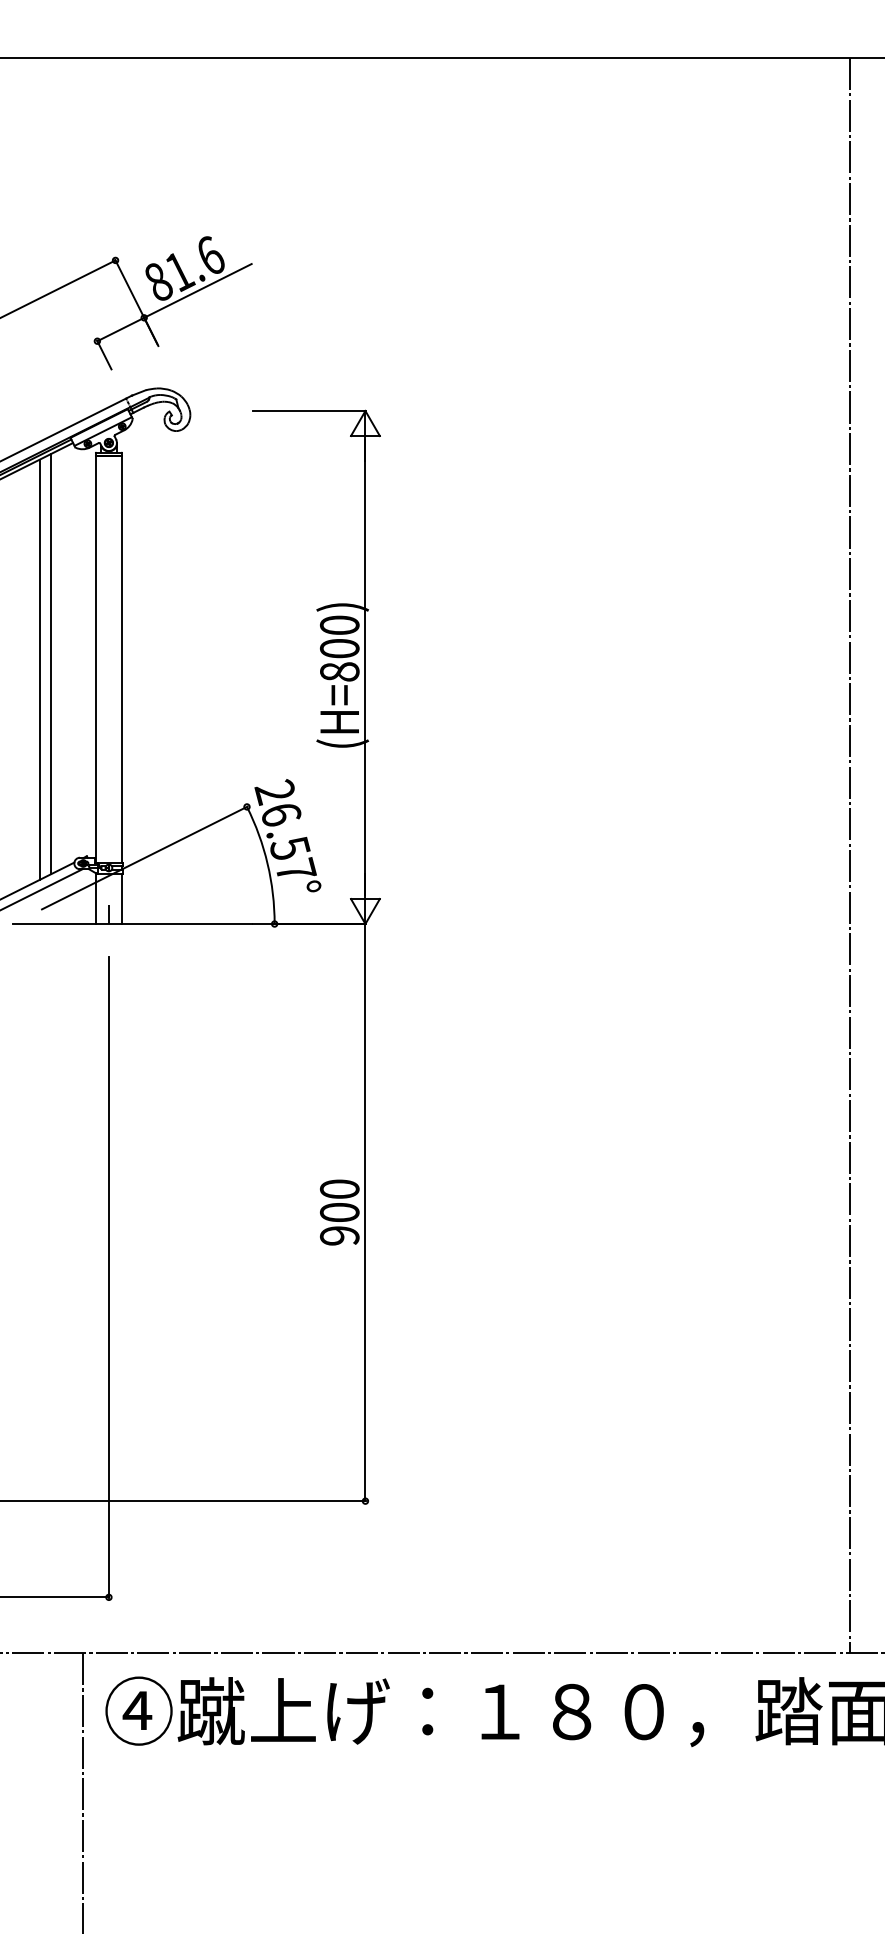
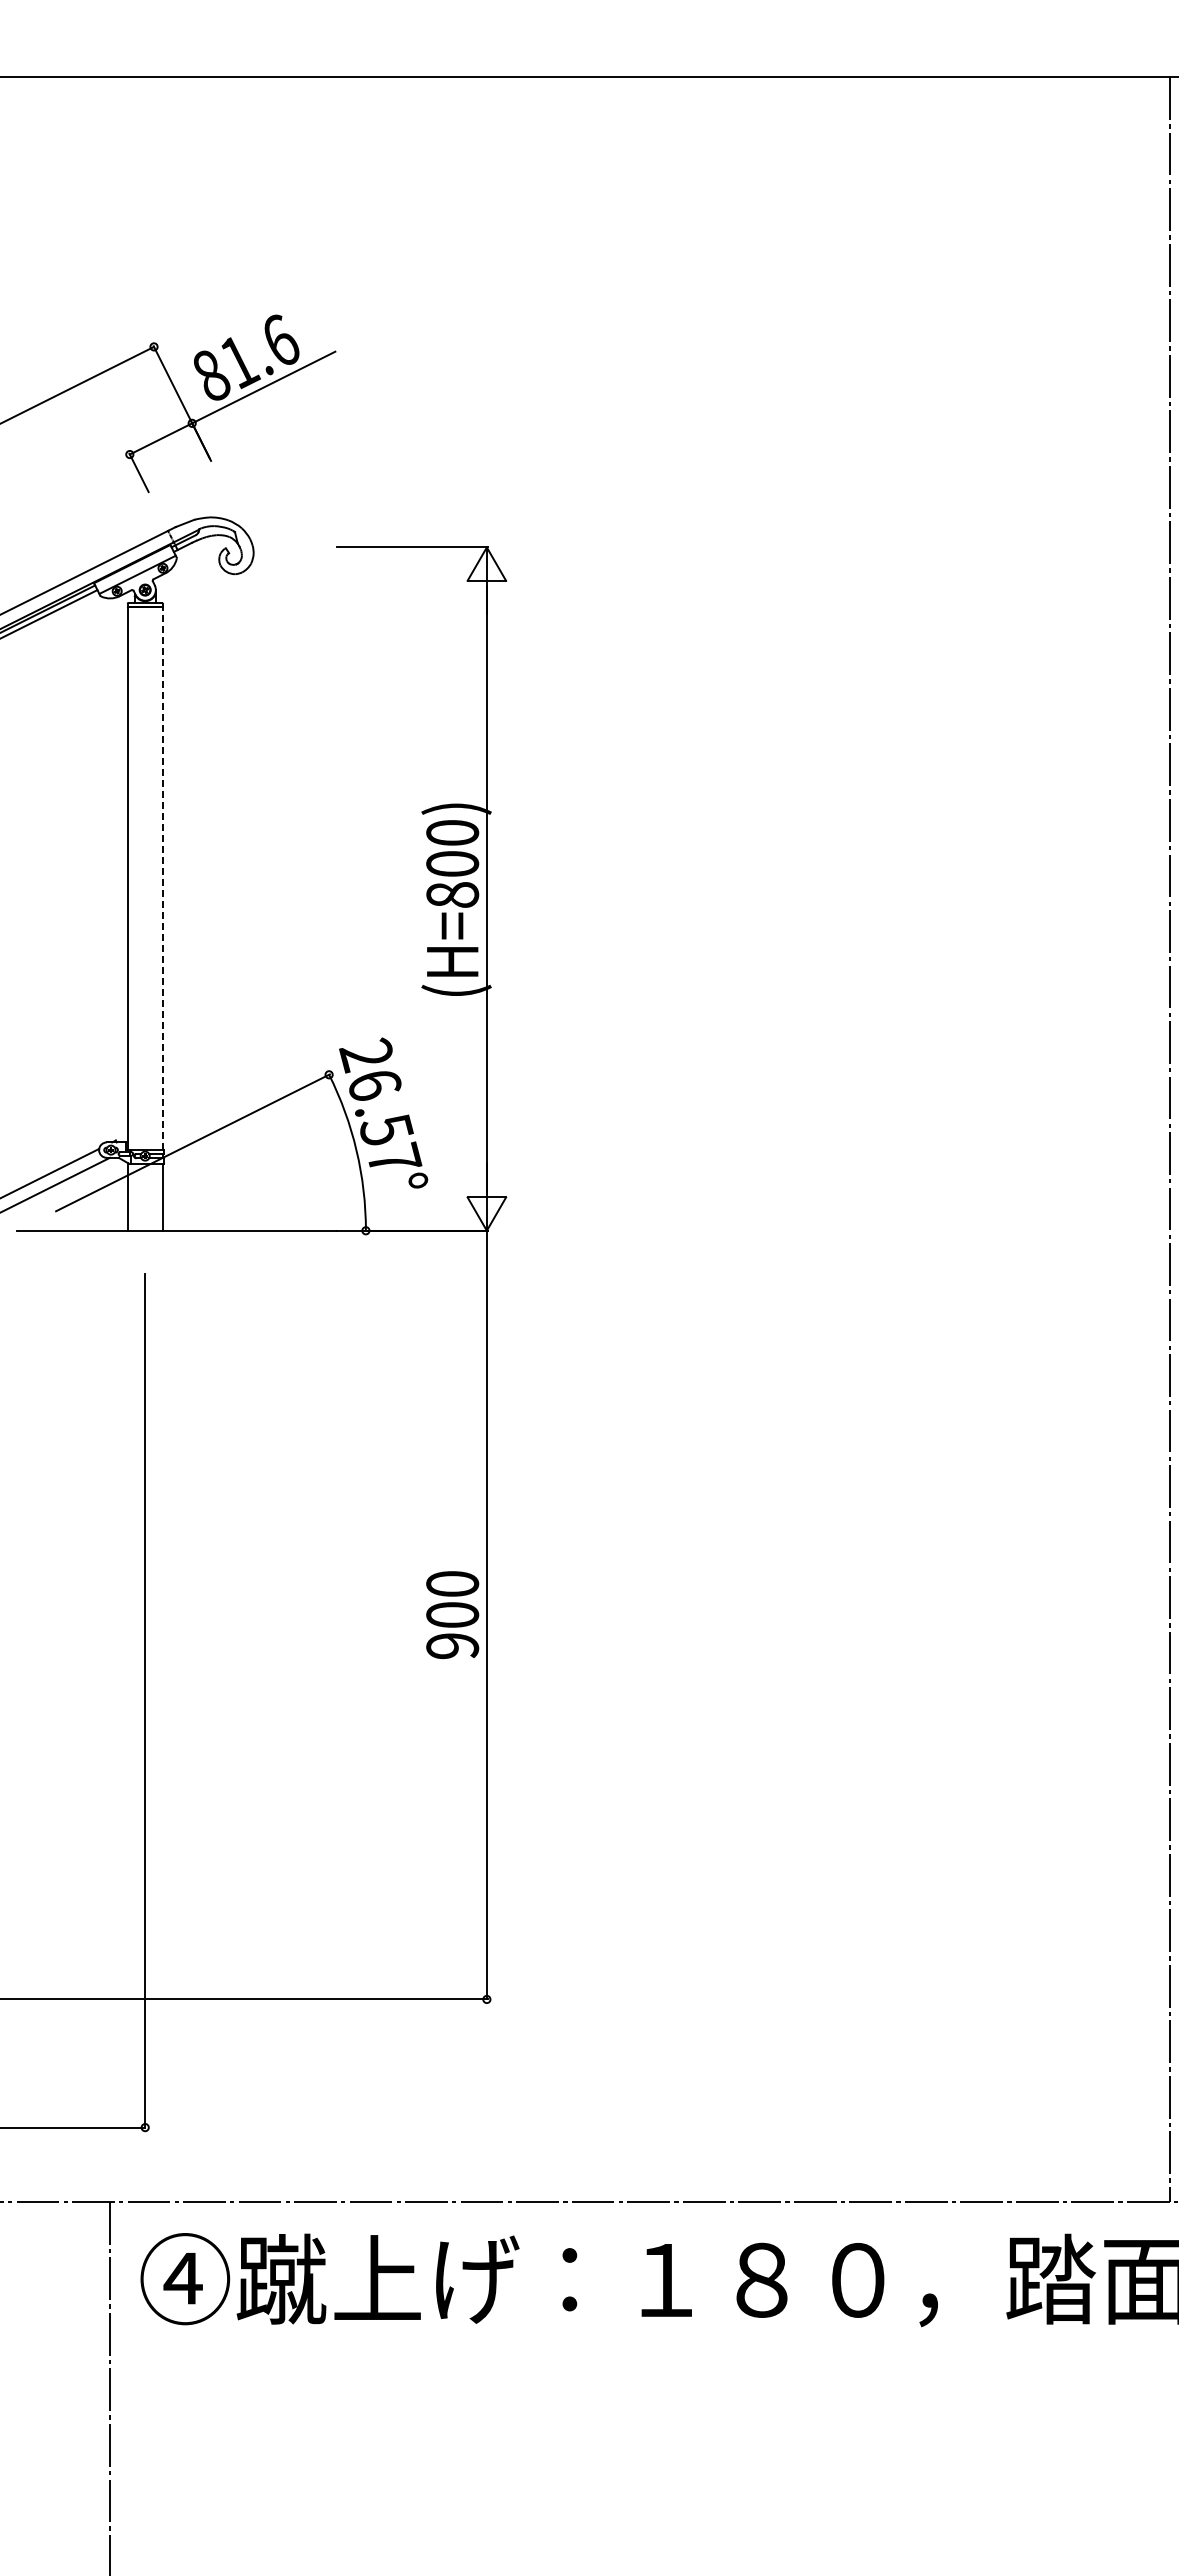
line: (121, 659) -> (162, 878), solid -> dashed
line: (50, 664) -> (67, 884), removed
line: (40, 669) -> (53, 891), removed
line: (850, 855) -> (1170, 1139), moved
line: (109, 914) -> (145, 1217), removed

